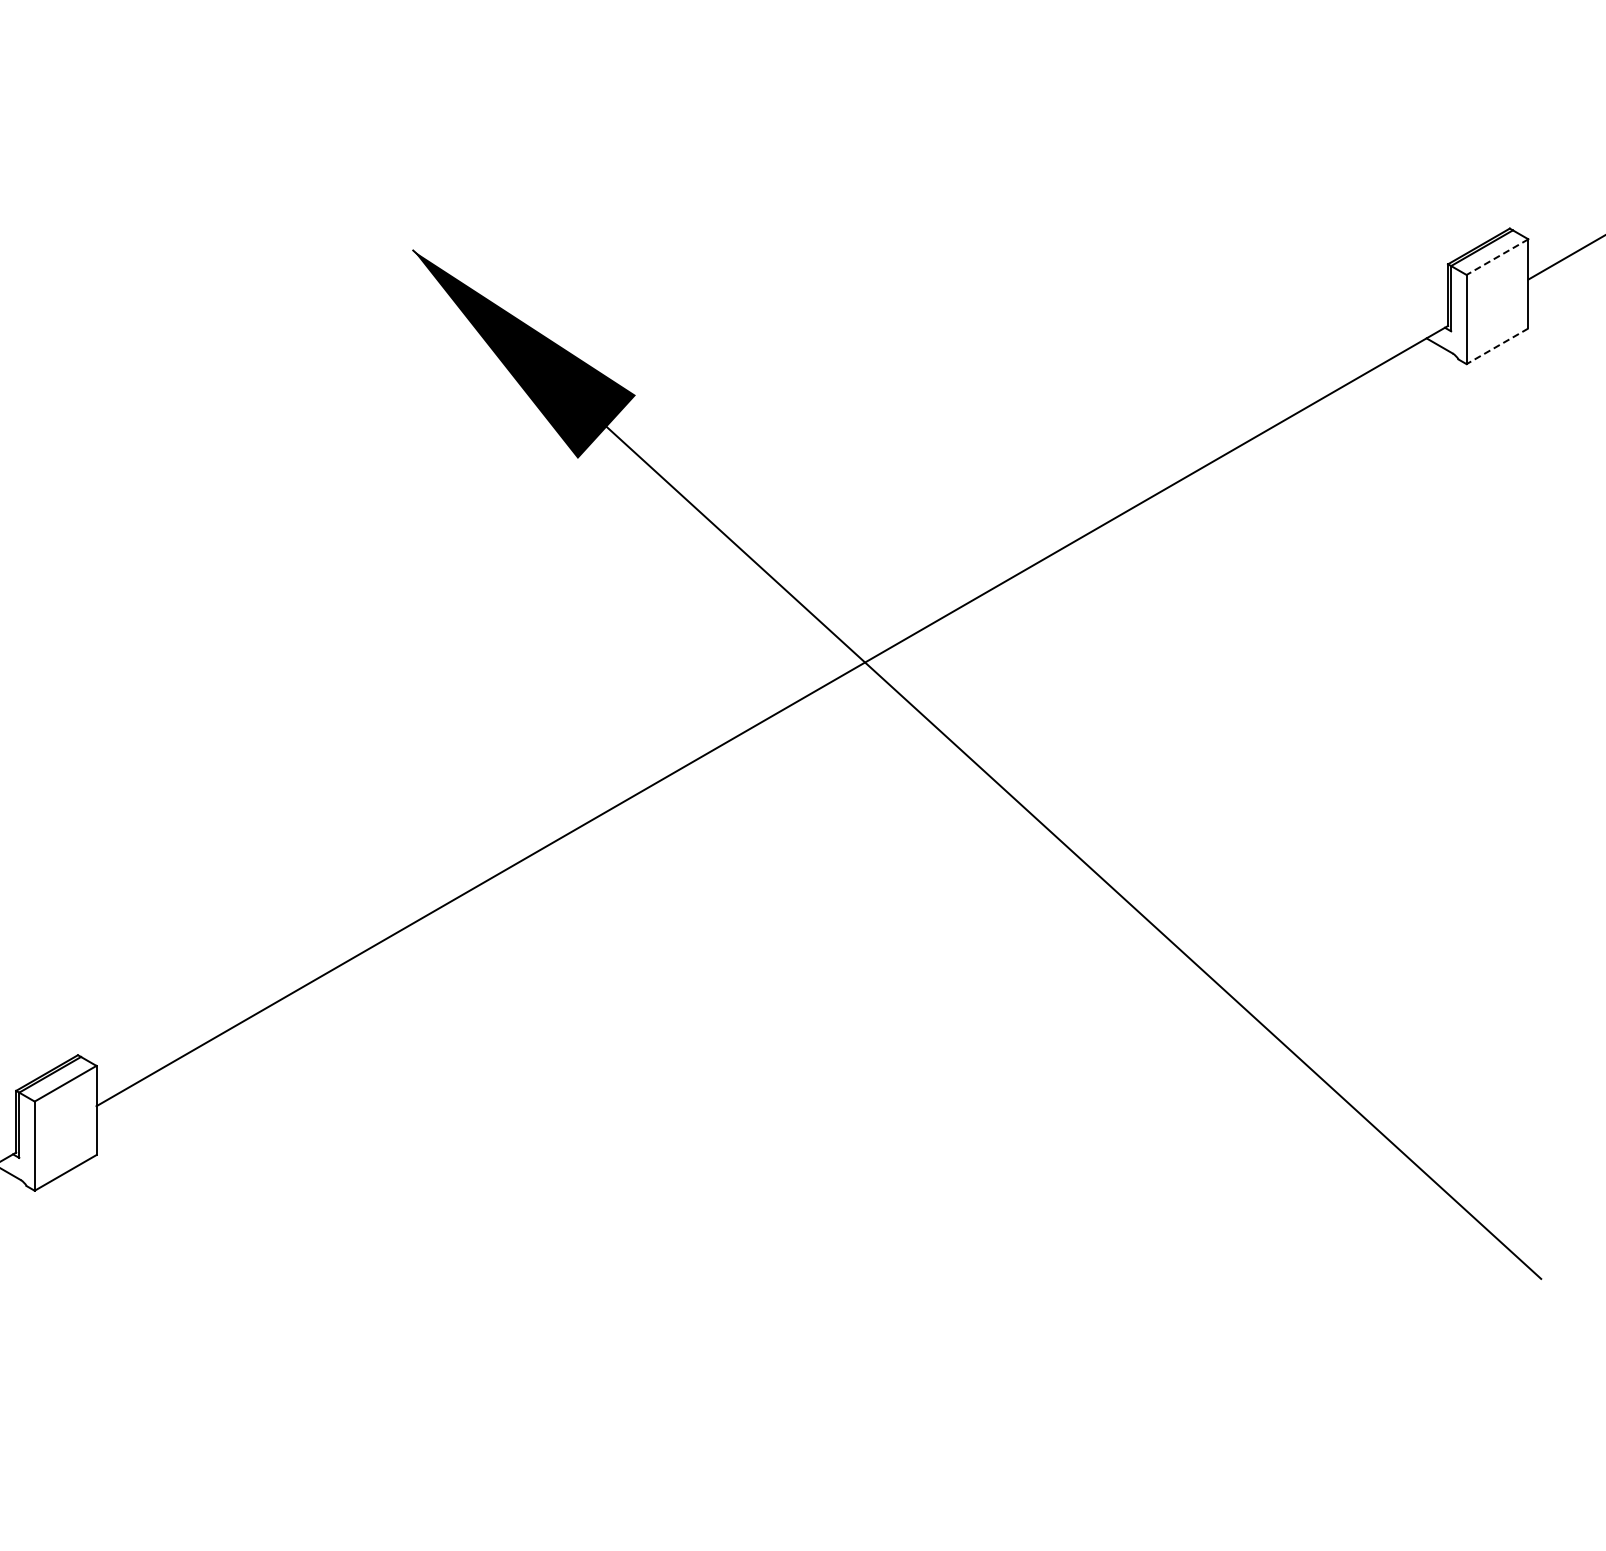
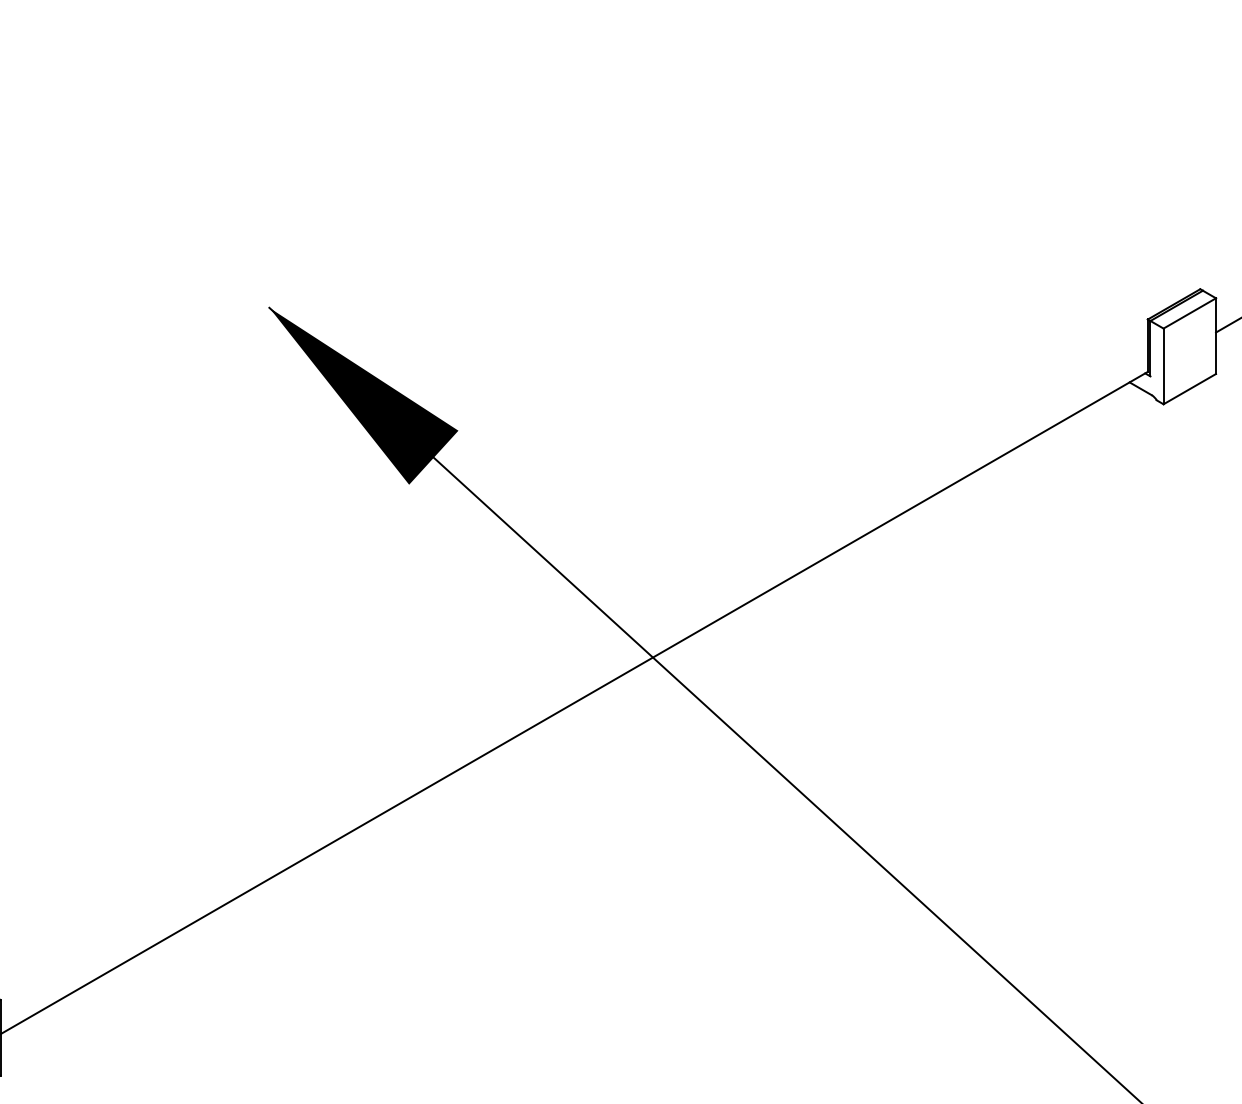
line: (1497, 257) -> (1189, 313), dashed -> solid
line: (1497, 346) -> (1189, 389), dashed -> solid

